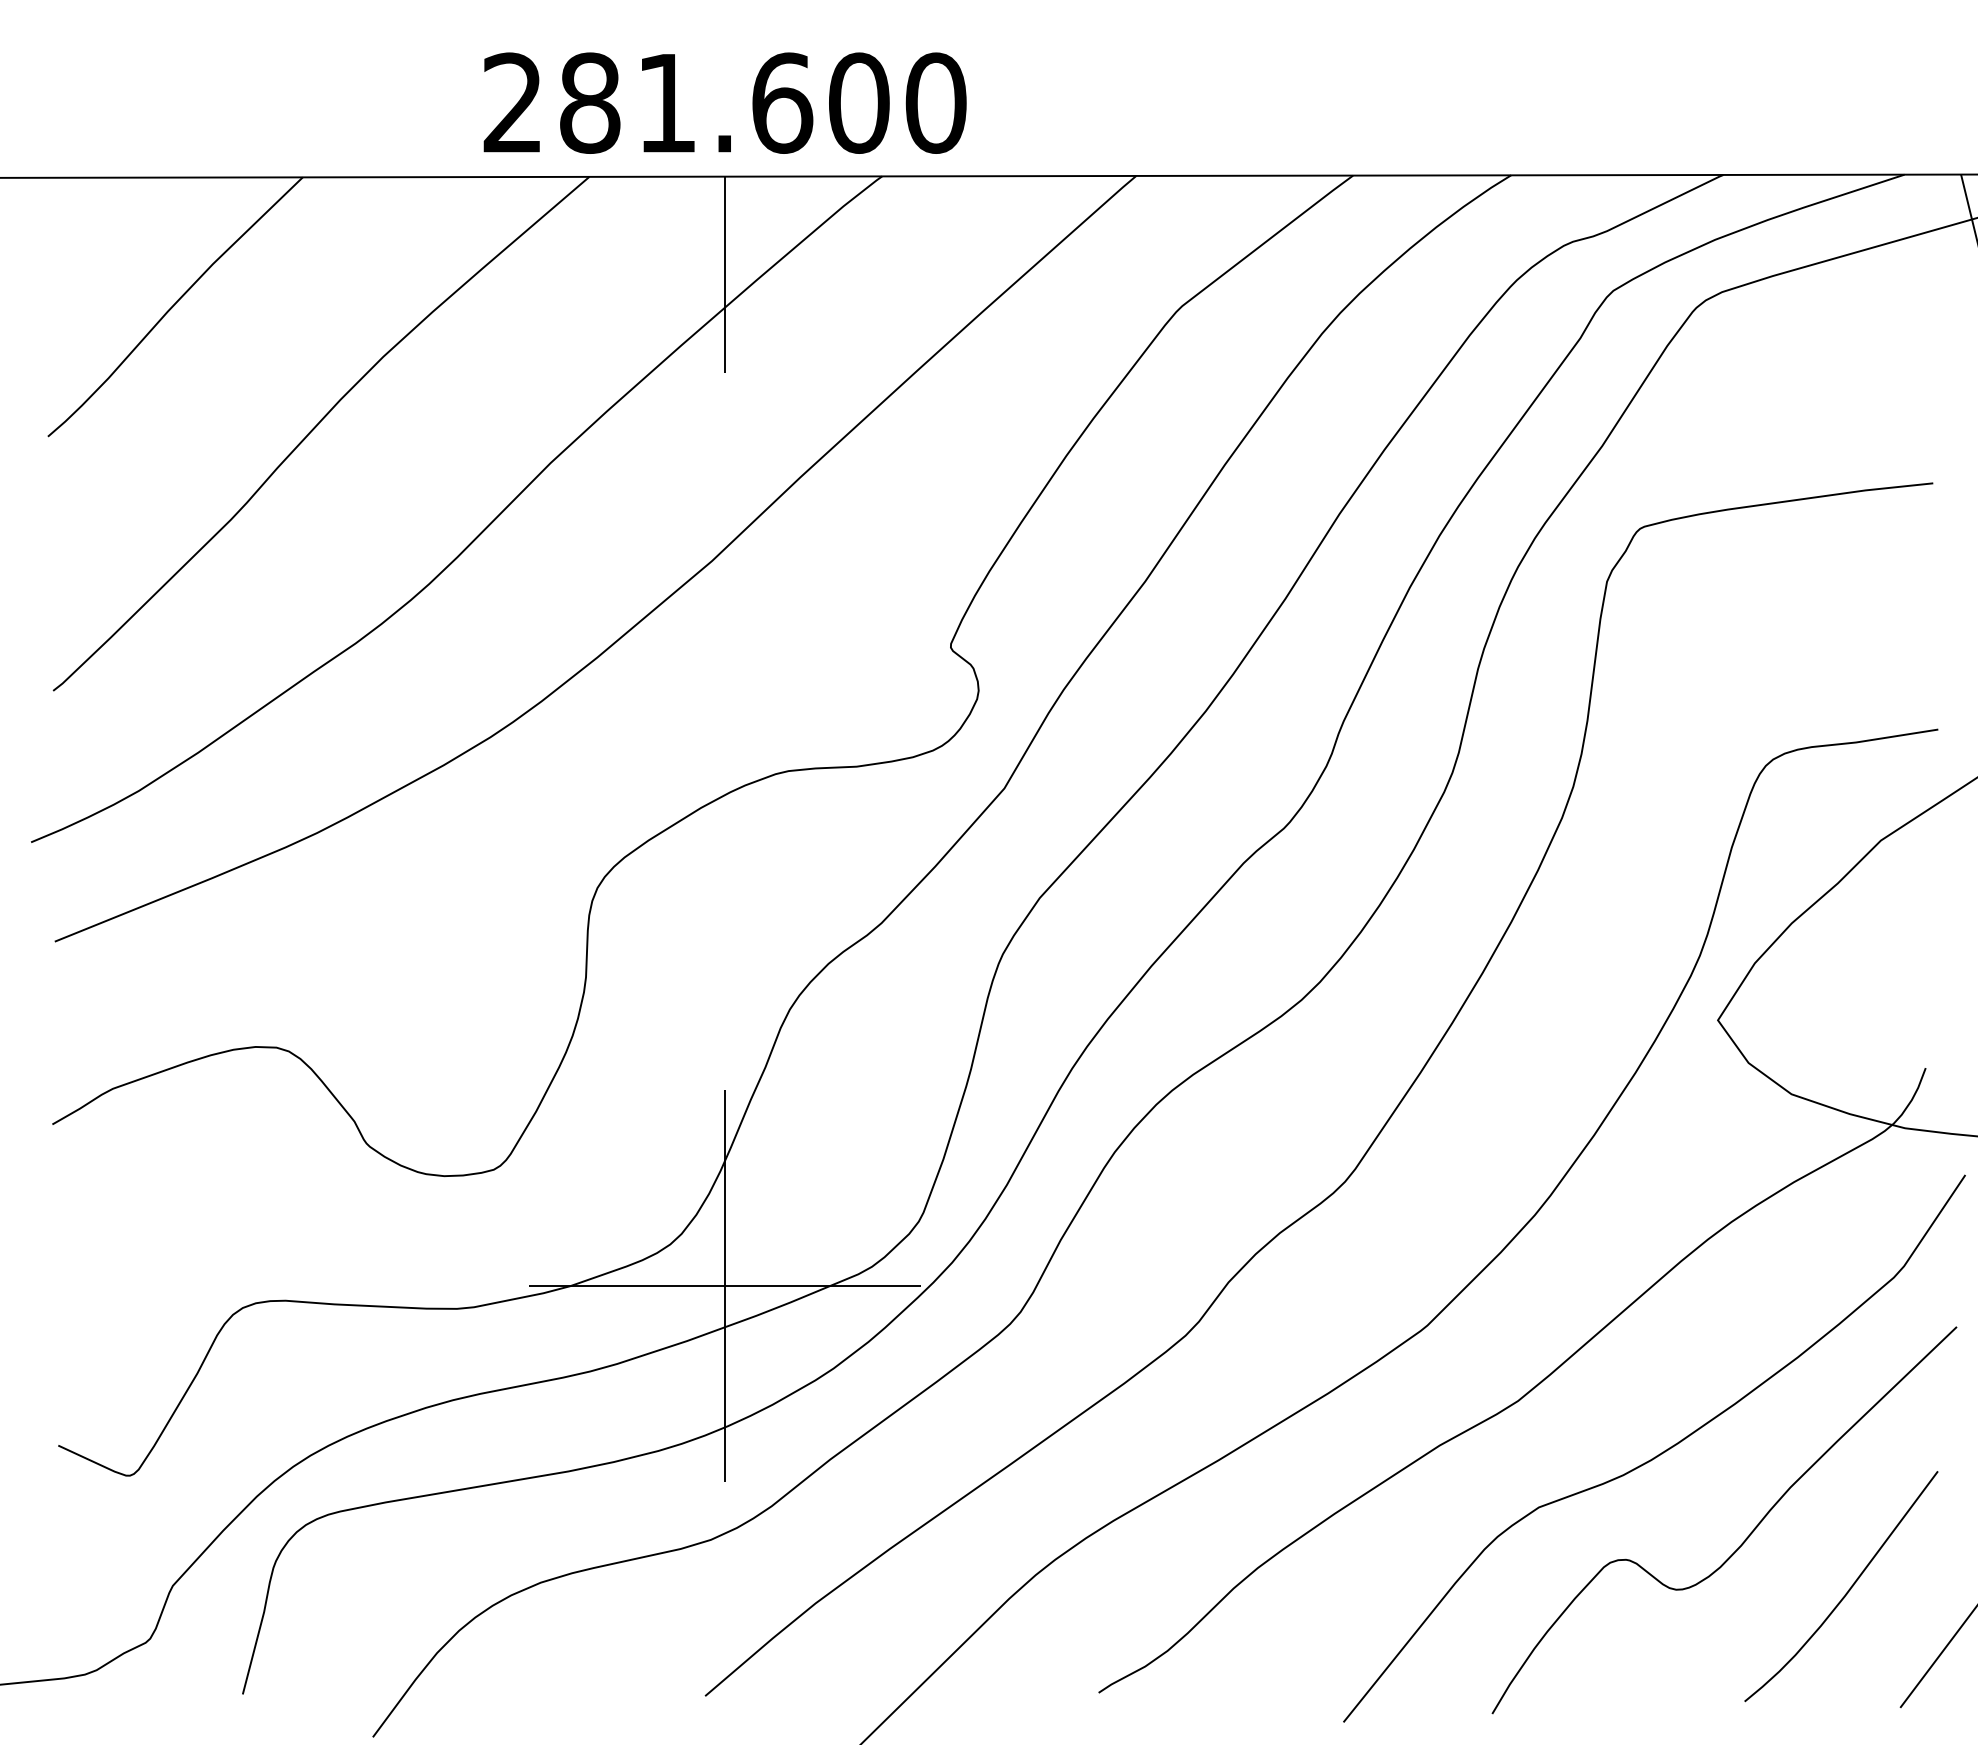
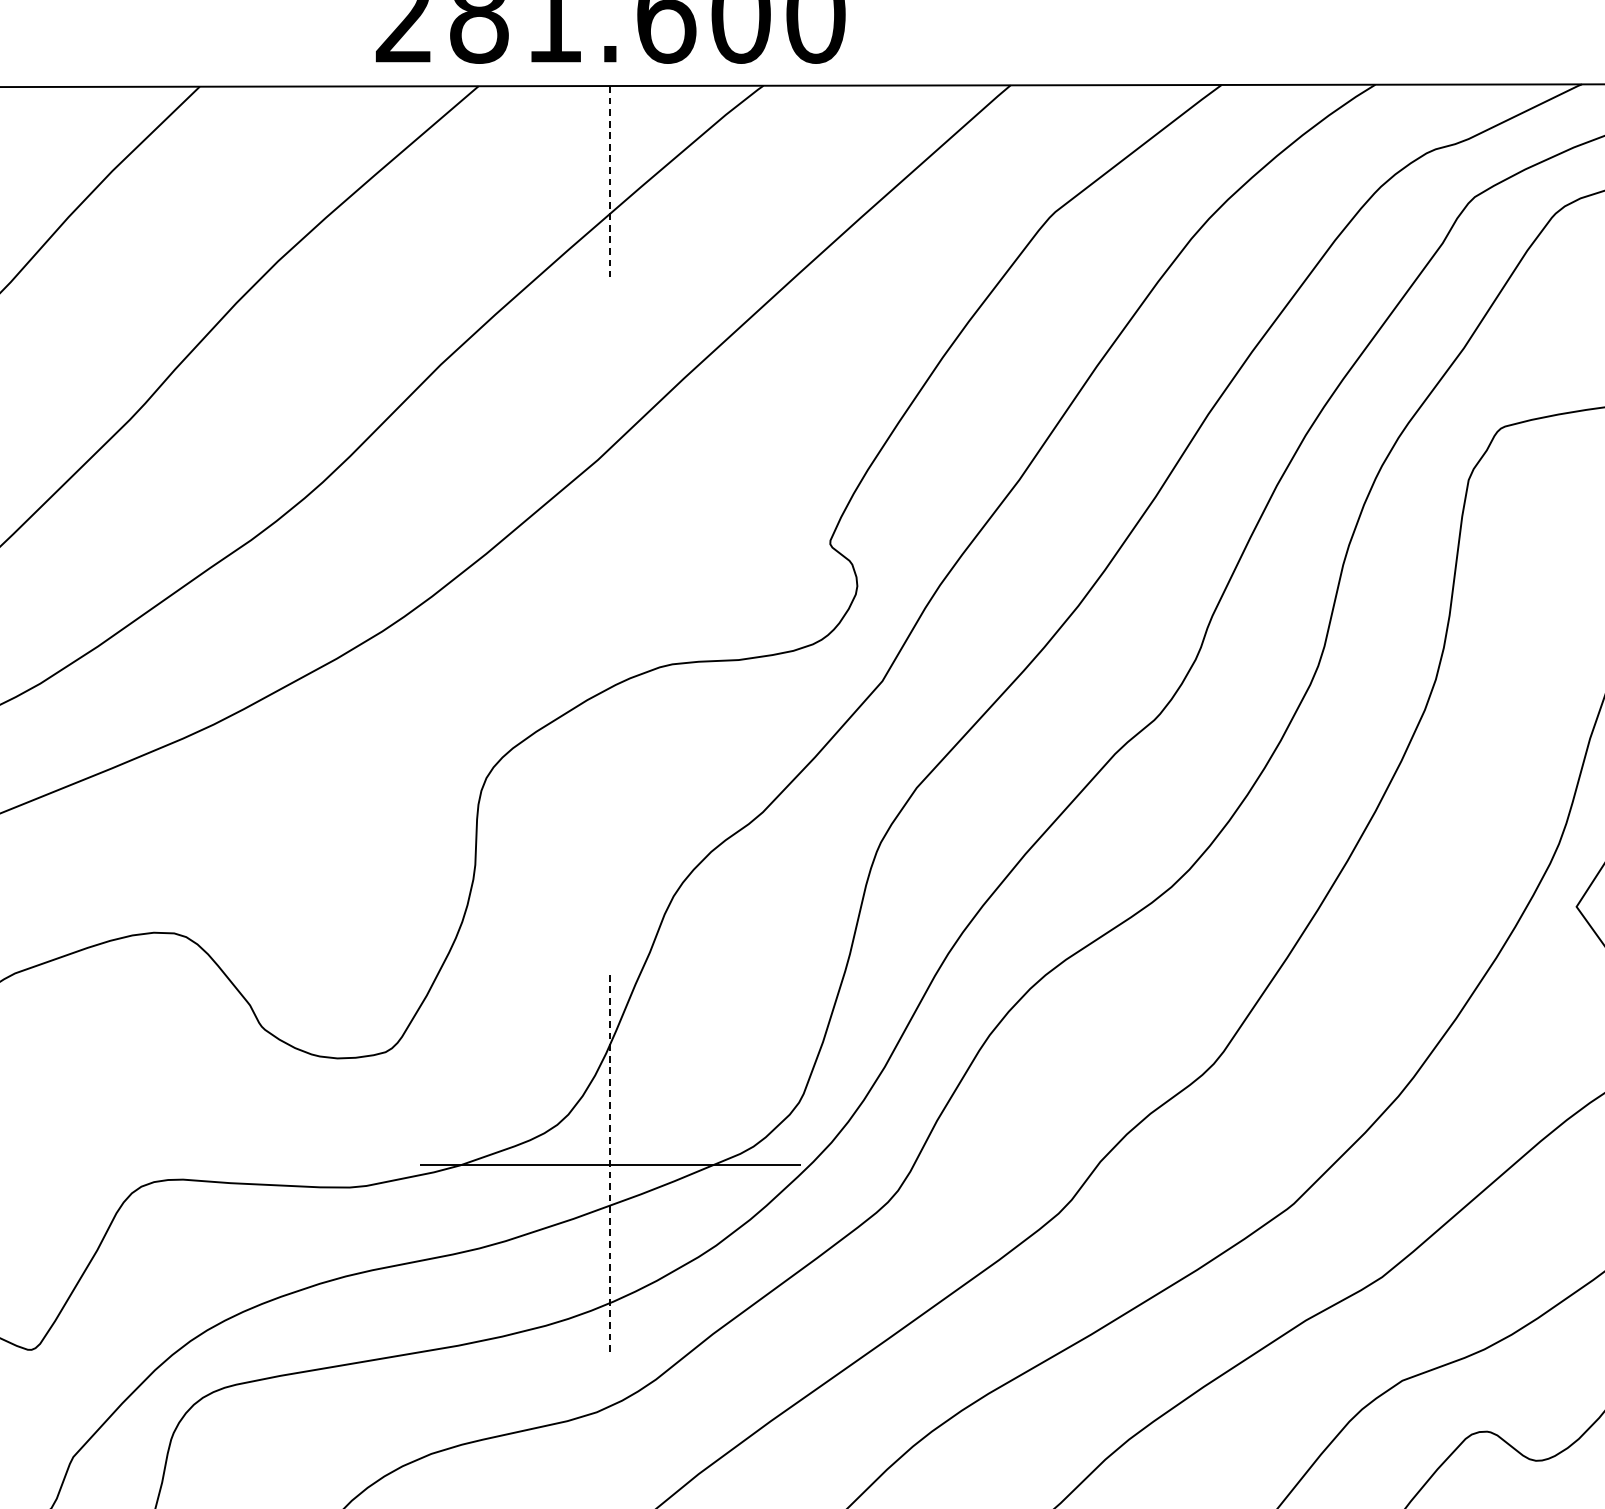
line: (724, 274) -> (610, 181), solid -> dashed
line: (724, 1286) -> (610, 1165), solid -> dashed

